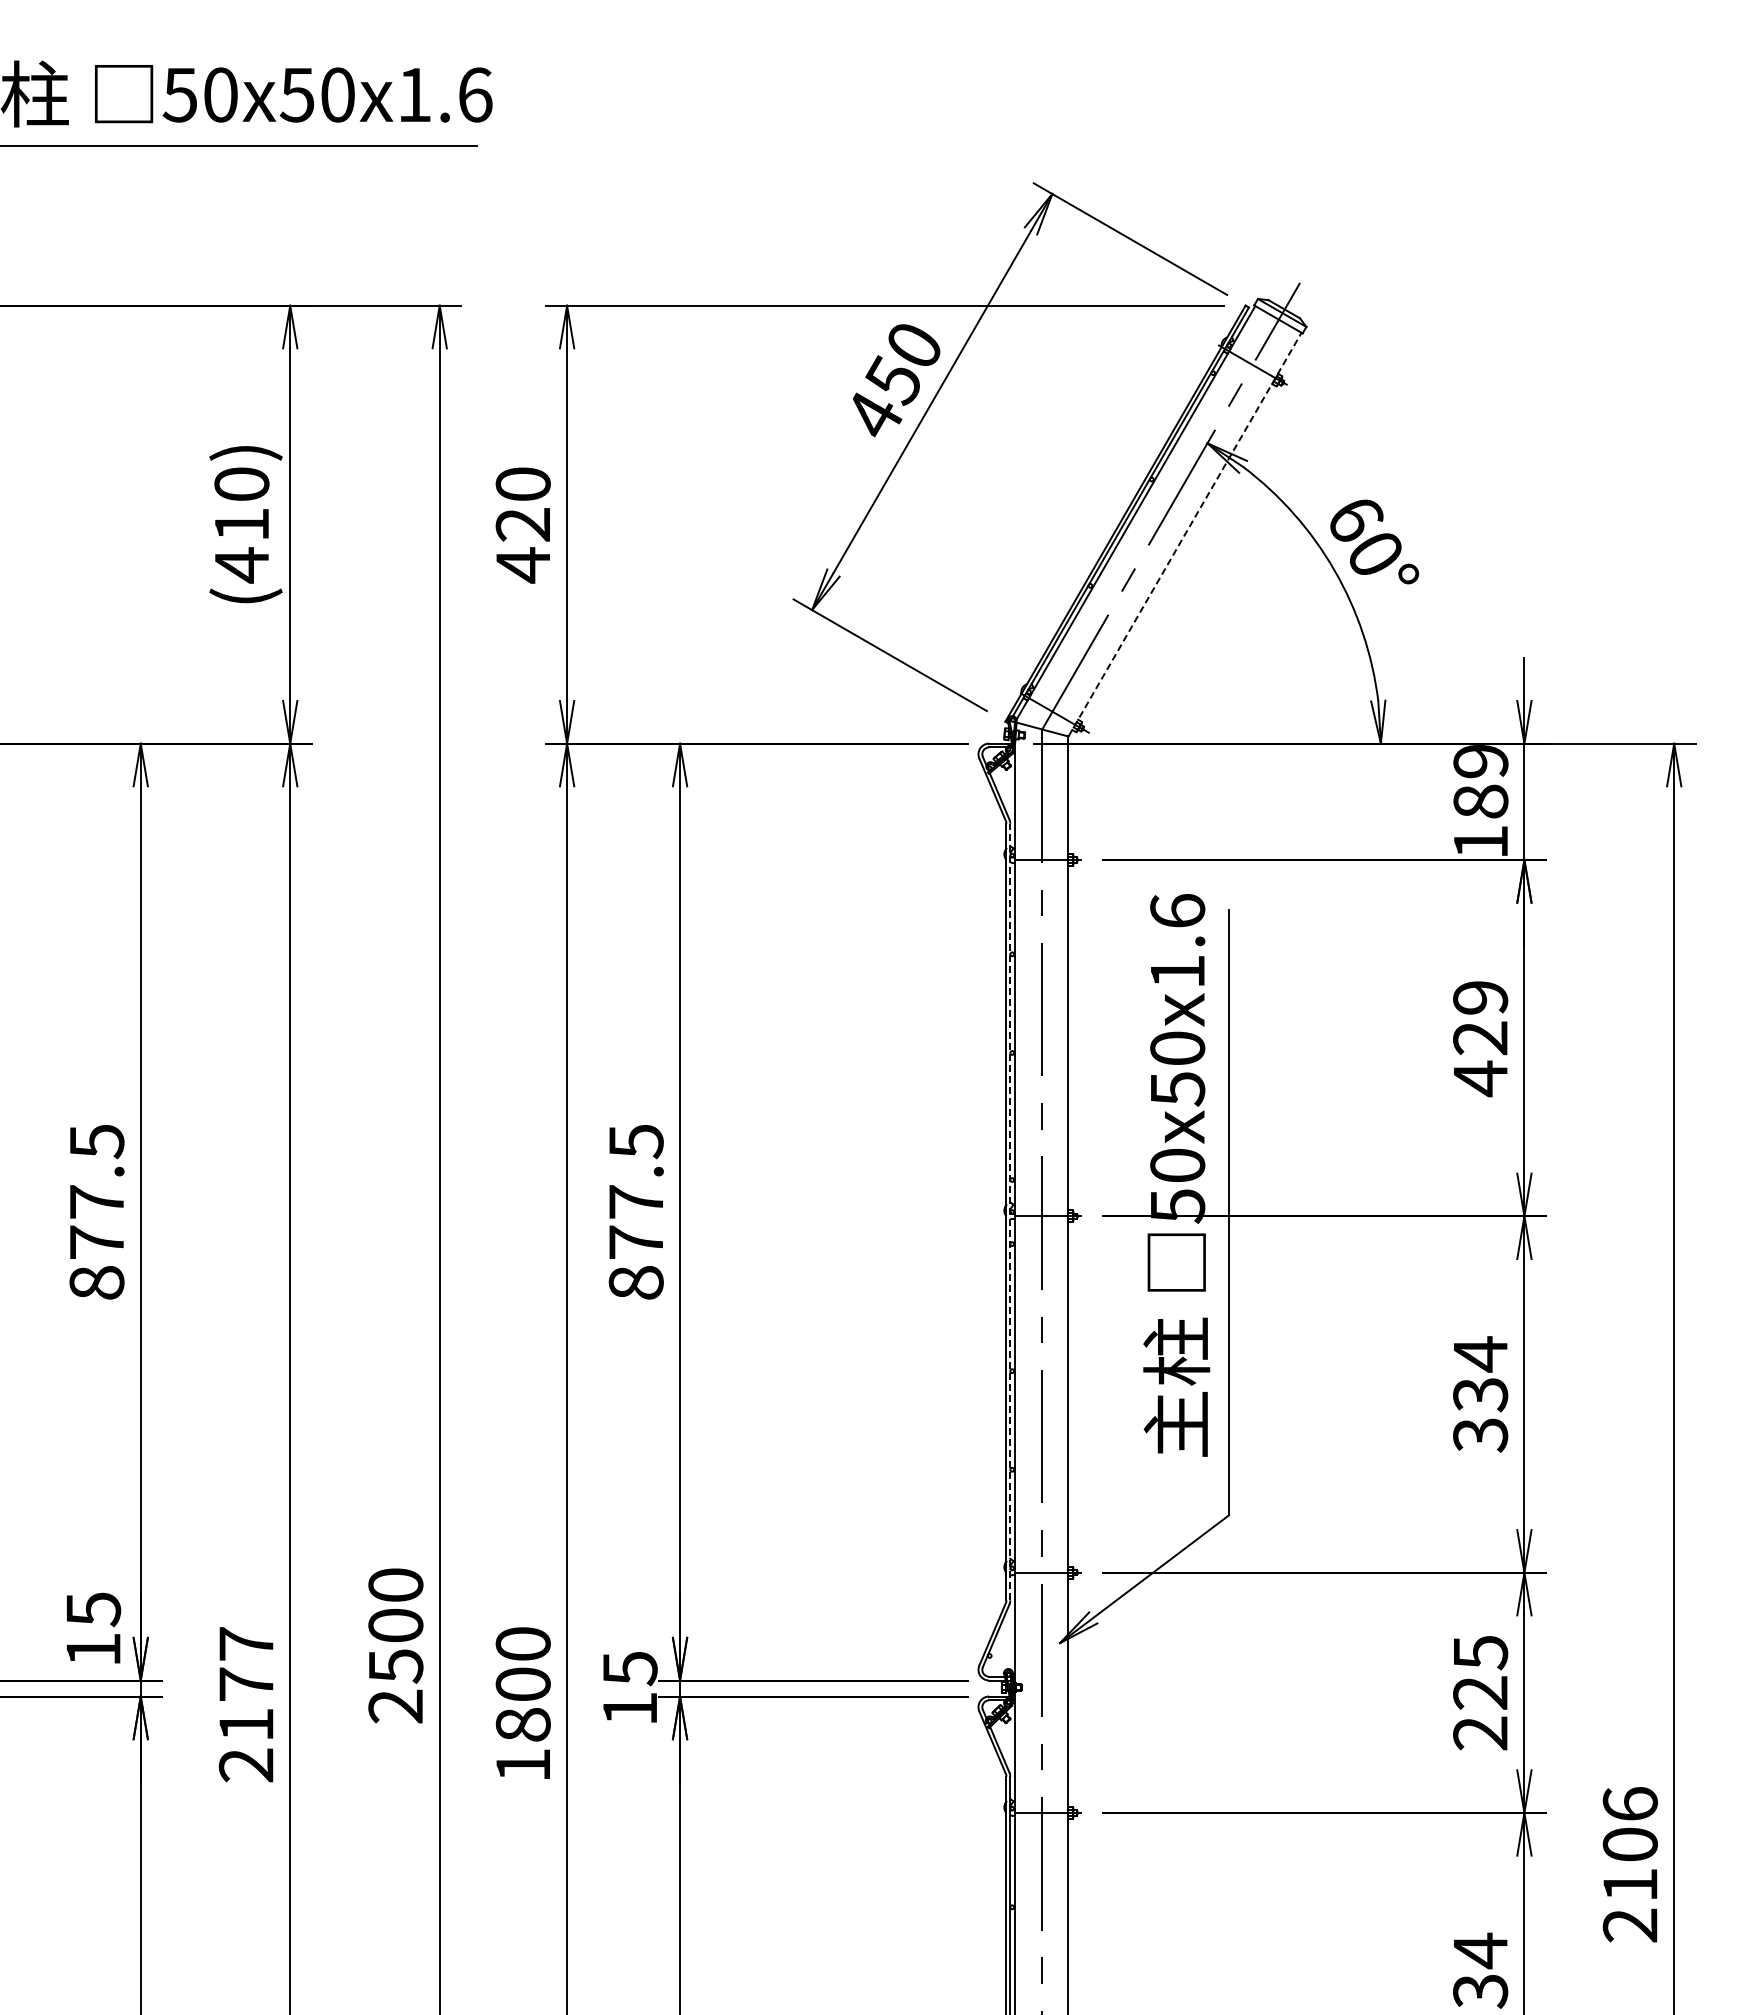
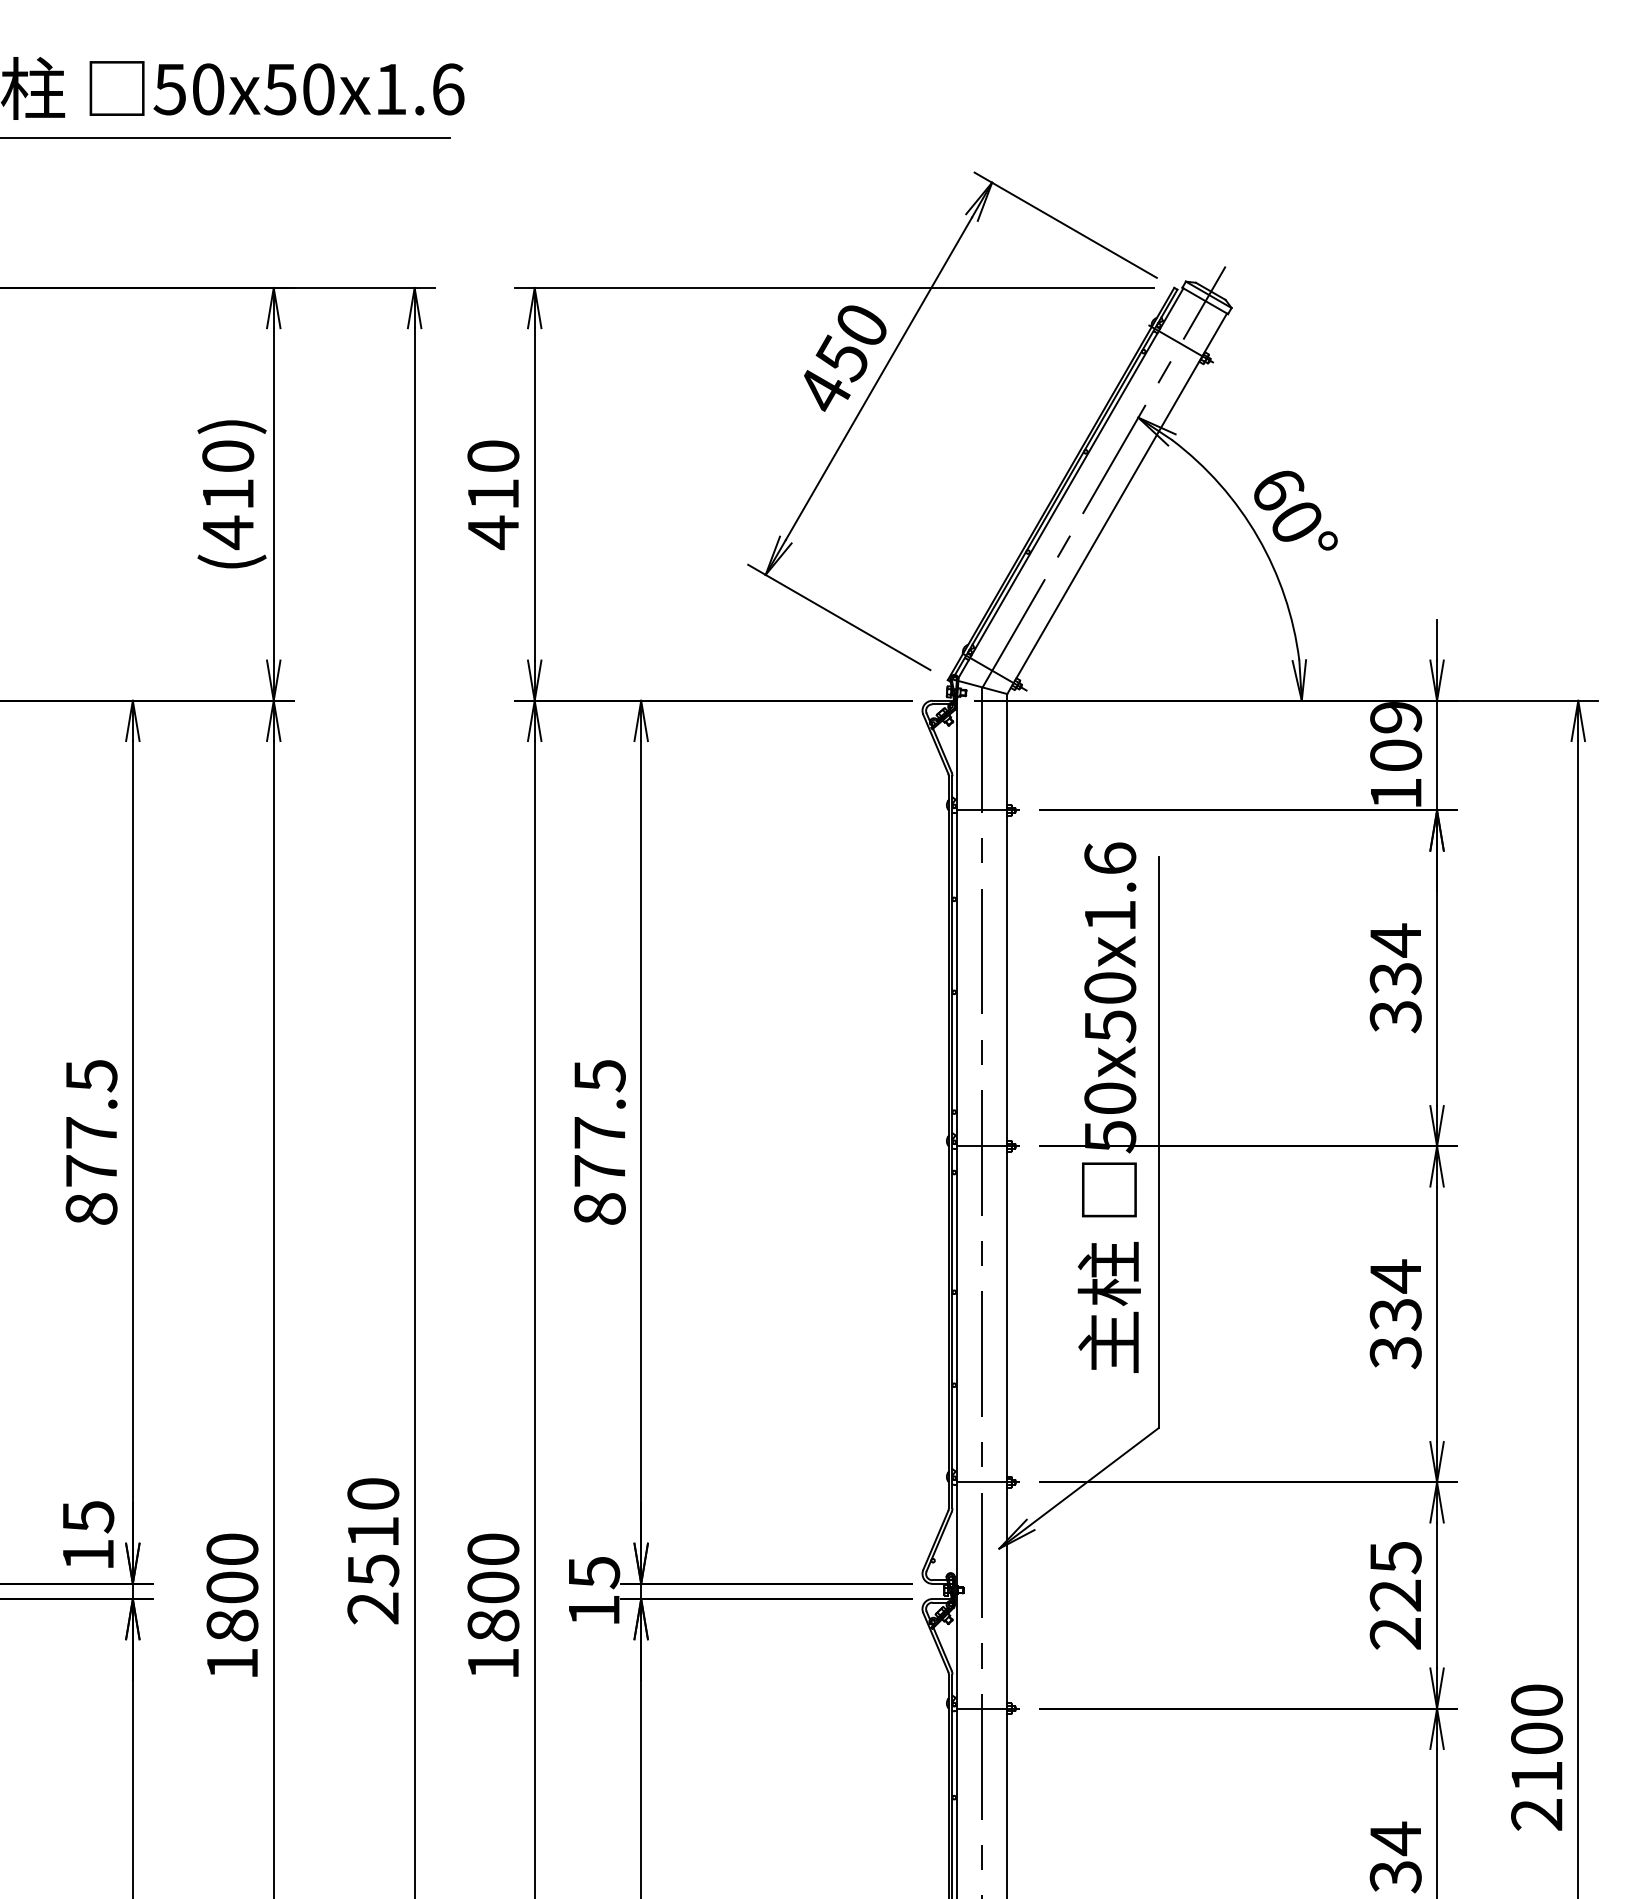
text: (522, 524) -> (492, 494), 420 -> 410
line: (1185, 534) -> (1117, 503), dashed -> solid
text: (1480, 801) -> (1395, 755), 189 -> 109
text: (1480, 1038) -> (1395, 978), 429 -> 334
line: (1010, 1211) -> (952, 1141), dashed -> solid
text: (395, 1625) -> (372, 1532), 2500 -> 2510
text: (246, 1704) -> (232, 1606), 2177 -> 1800
text: (1629, 1803) -> (1536, 1699), 2106 -> 2100

